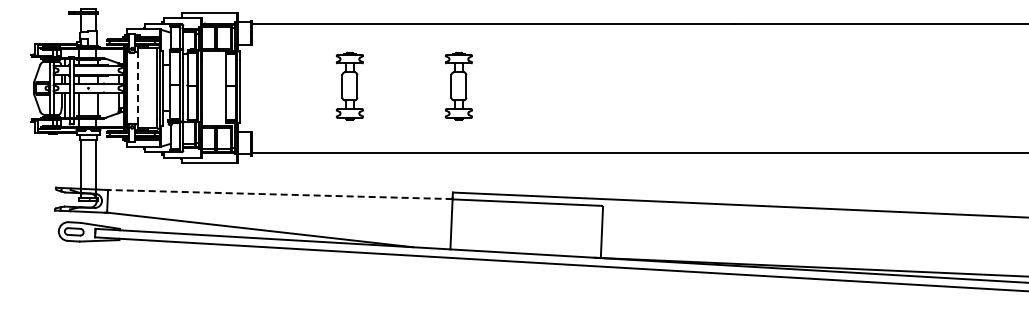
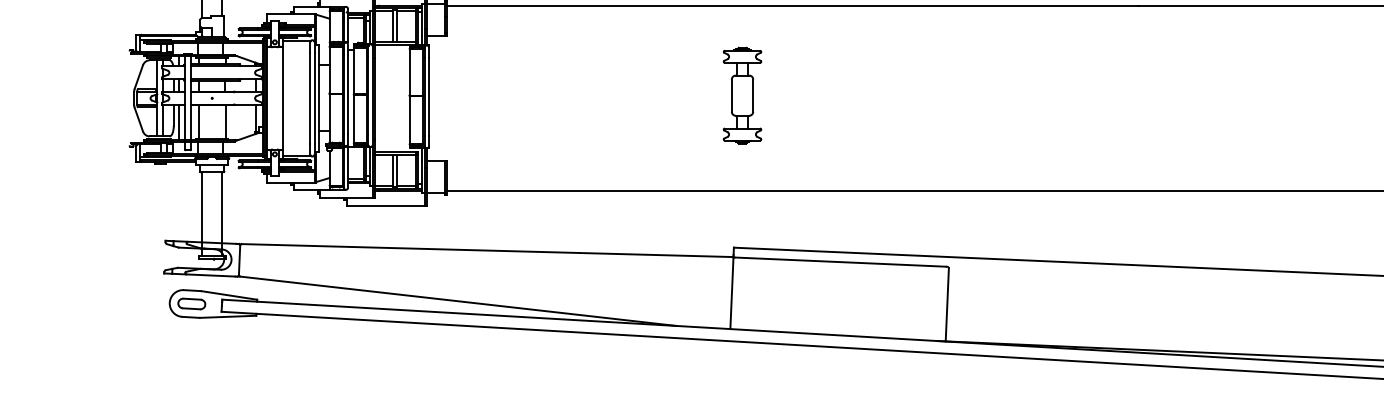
part: (349, 85) -> (585, 94), removed
line: (137, 88) -> (282, 98), dashed -> solid
line: (280, 194) -> (487, 250), dashed -> solid

